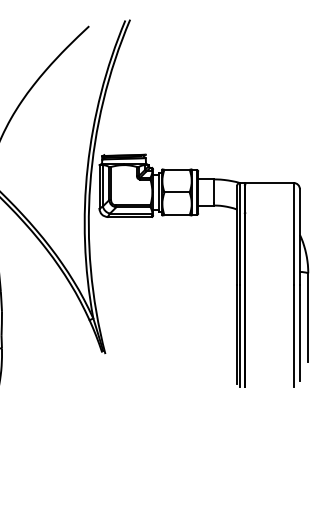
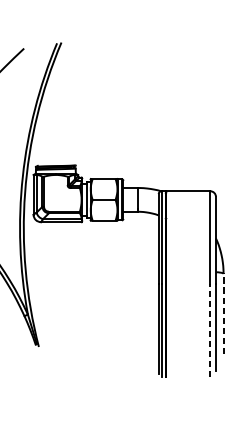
line: (308, 317) -> (223, 313), solid -> dashed
line: (293, 335) -> (210, 330), solid -> dashed

